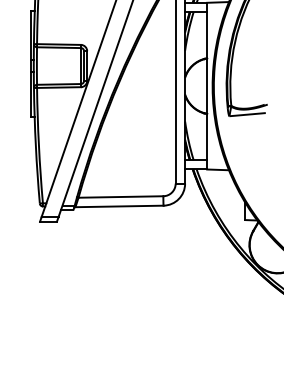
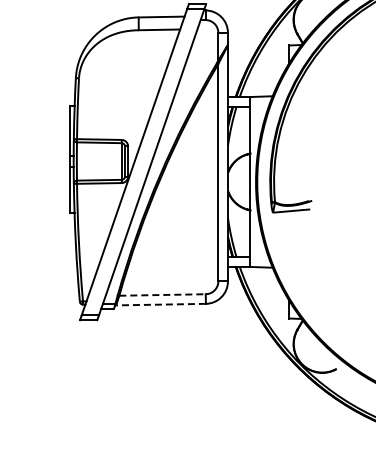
line: (121, 196) -> (163, 294), solid -> dashed
line: (119, 206) -> (161, 304), solid -> dashed

